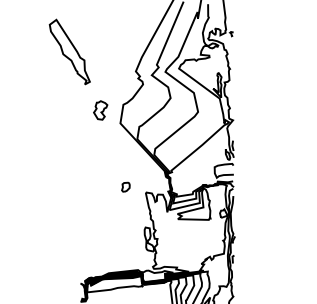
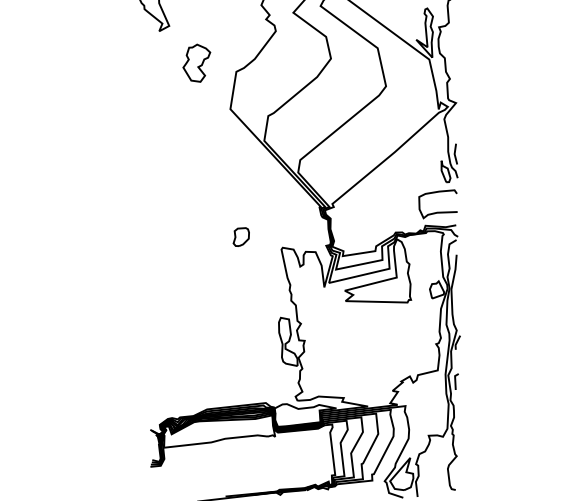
part: (100, 110) -> (196, 63), moved

